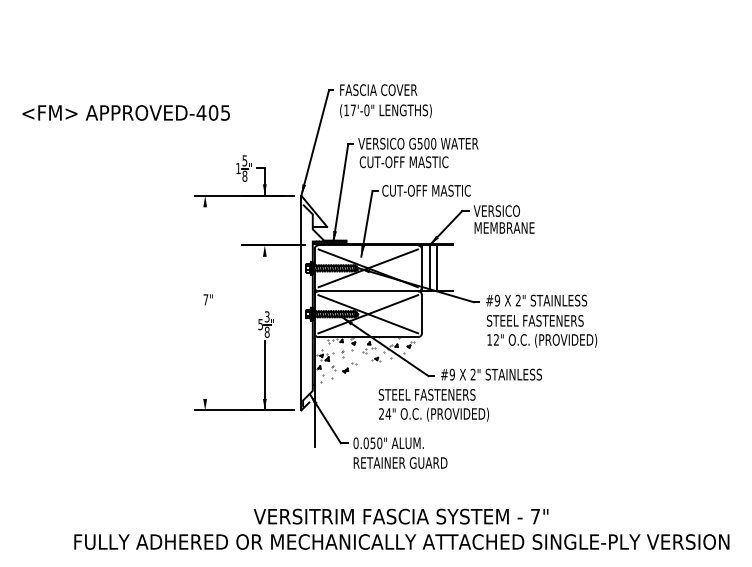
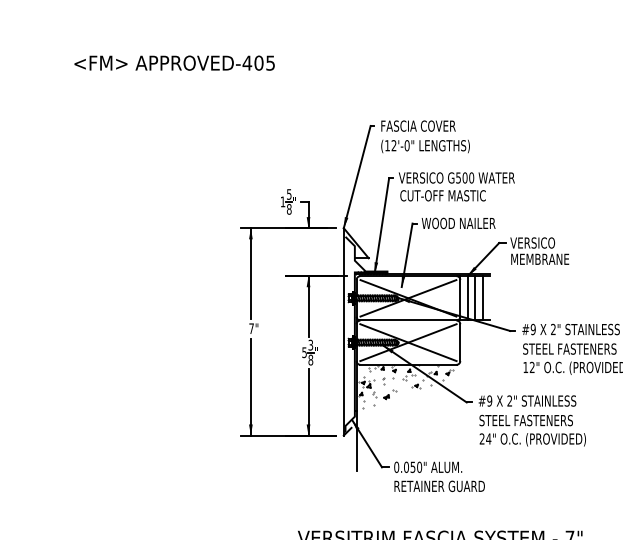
text: (352, 110) -> (393, 145), (17'-0" -> (12'-0"
text: (125, 112) -> (173, 62), moved
text: (426, 190) -> (464, 223), CUT-OFF MASTIC -> WOOD NAILER
line: (205, 242) -> (251, 273), added
line: (444, 268) -> (482, 298), added
line: (264, 276) -> (308, 306), added
line: (205, 360) -> (251, 387), added
text: (433, 405) -> (532, 430), moved

